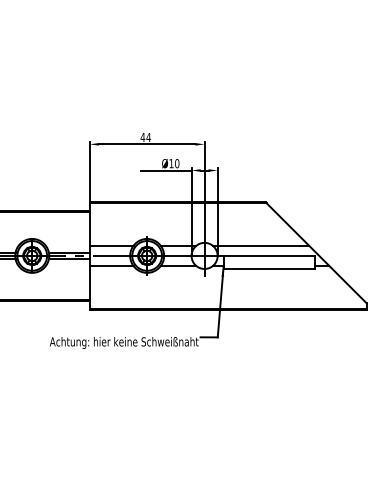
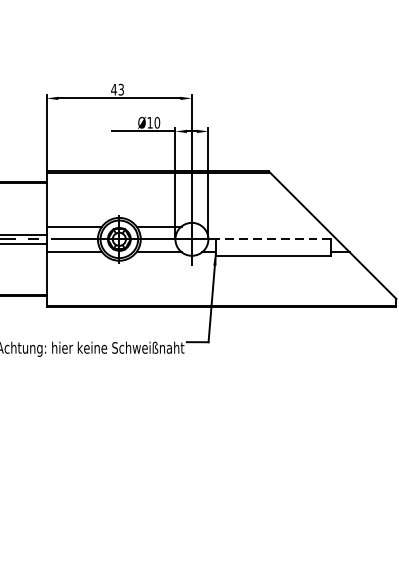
text: (148, 137) -> (121, 89), 44 -> 43
line: (260, 245) -> (262, 226), removed
line: (269, 255) -> (273, 238), solid -> dashed

